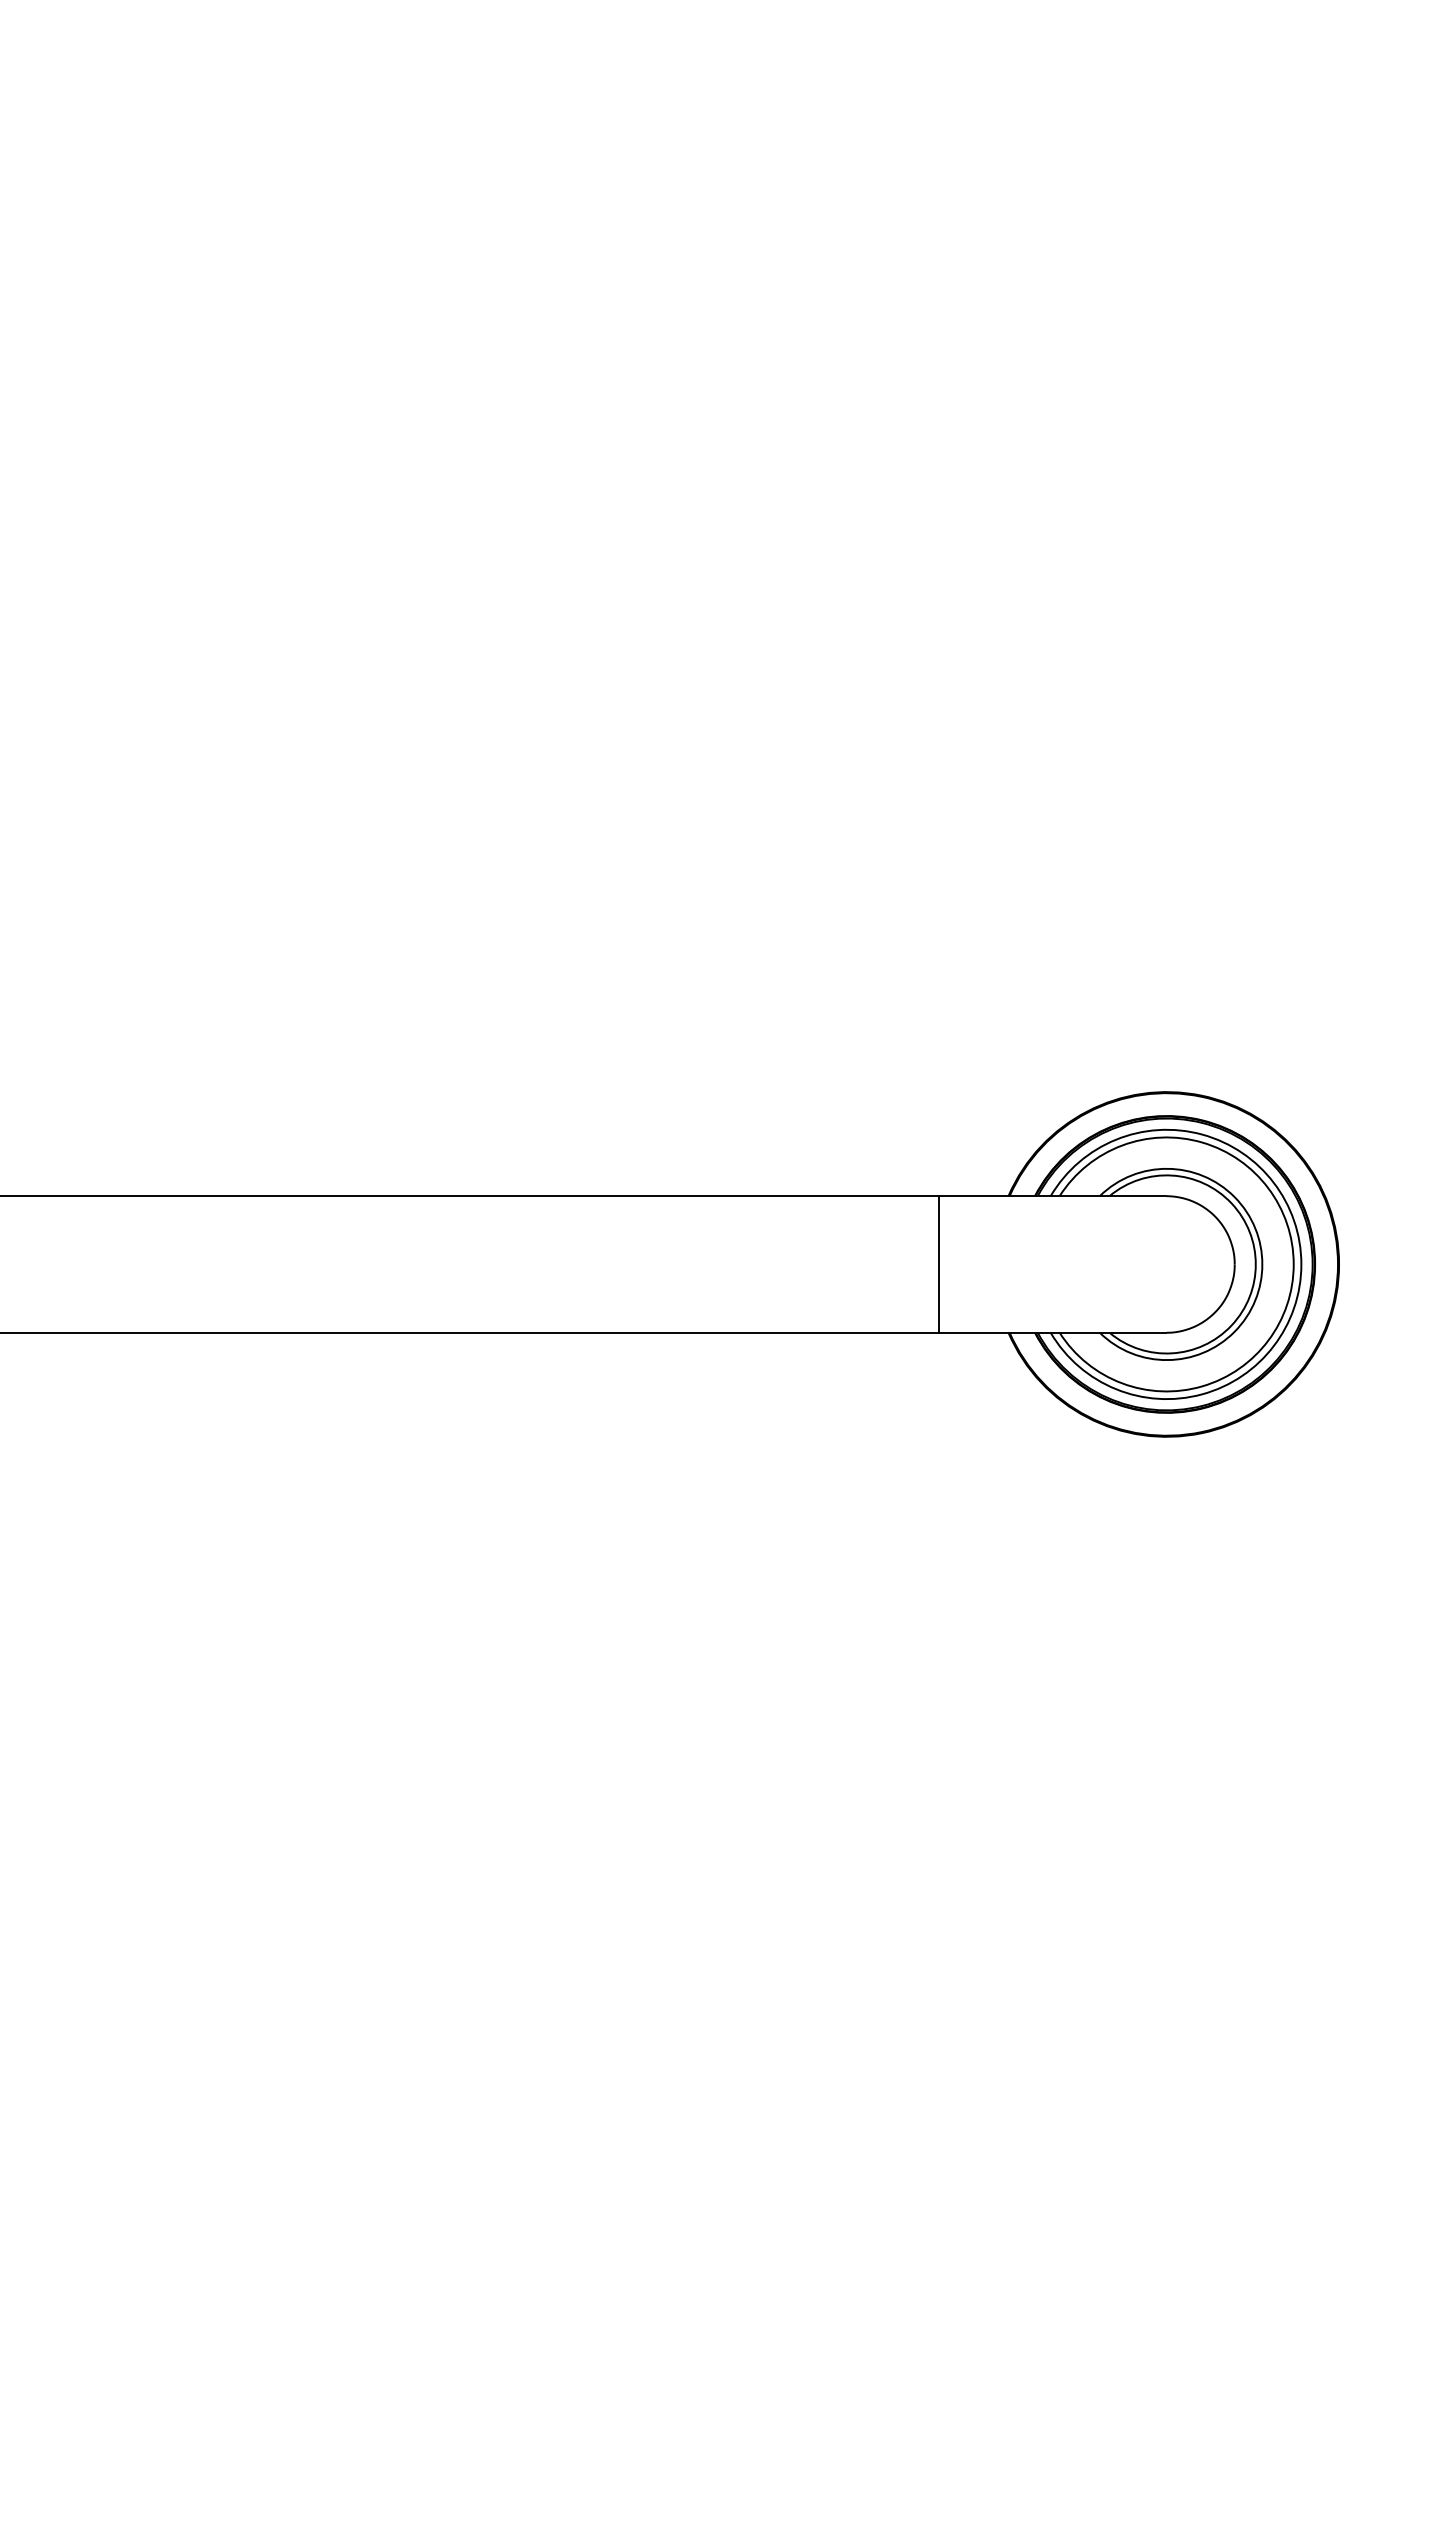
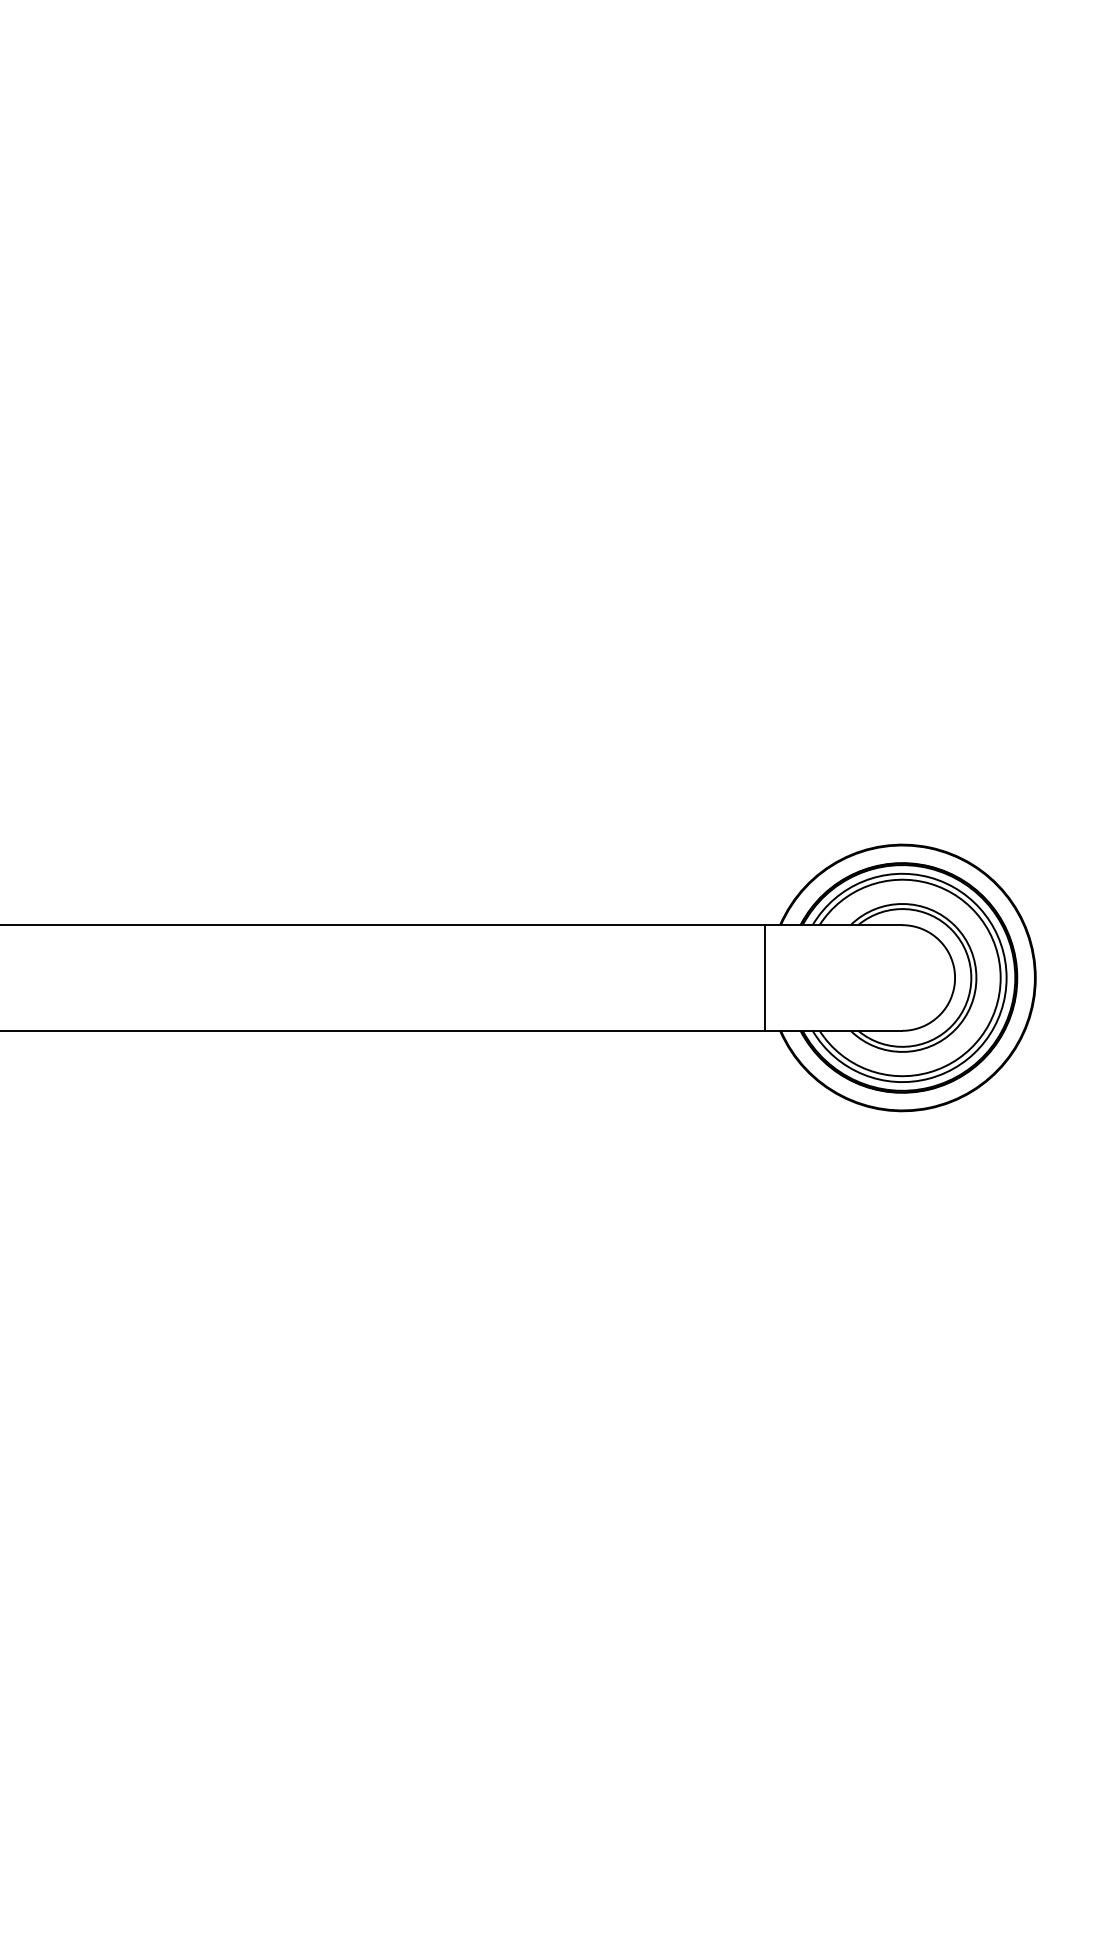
line: (939, 1264) -> (765, 978), moved

